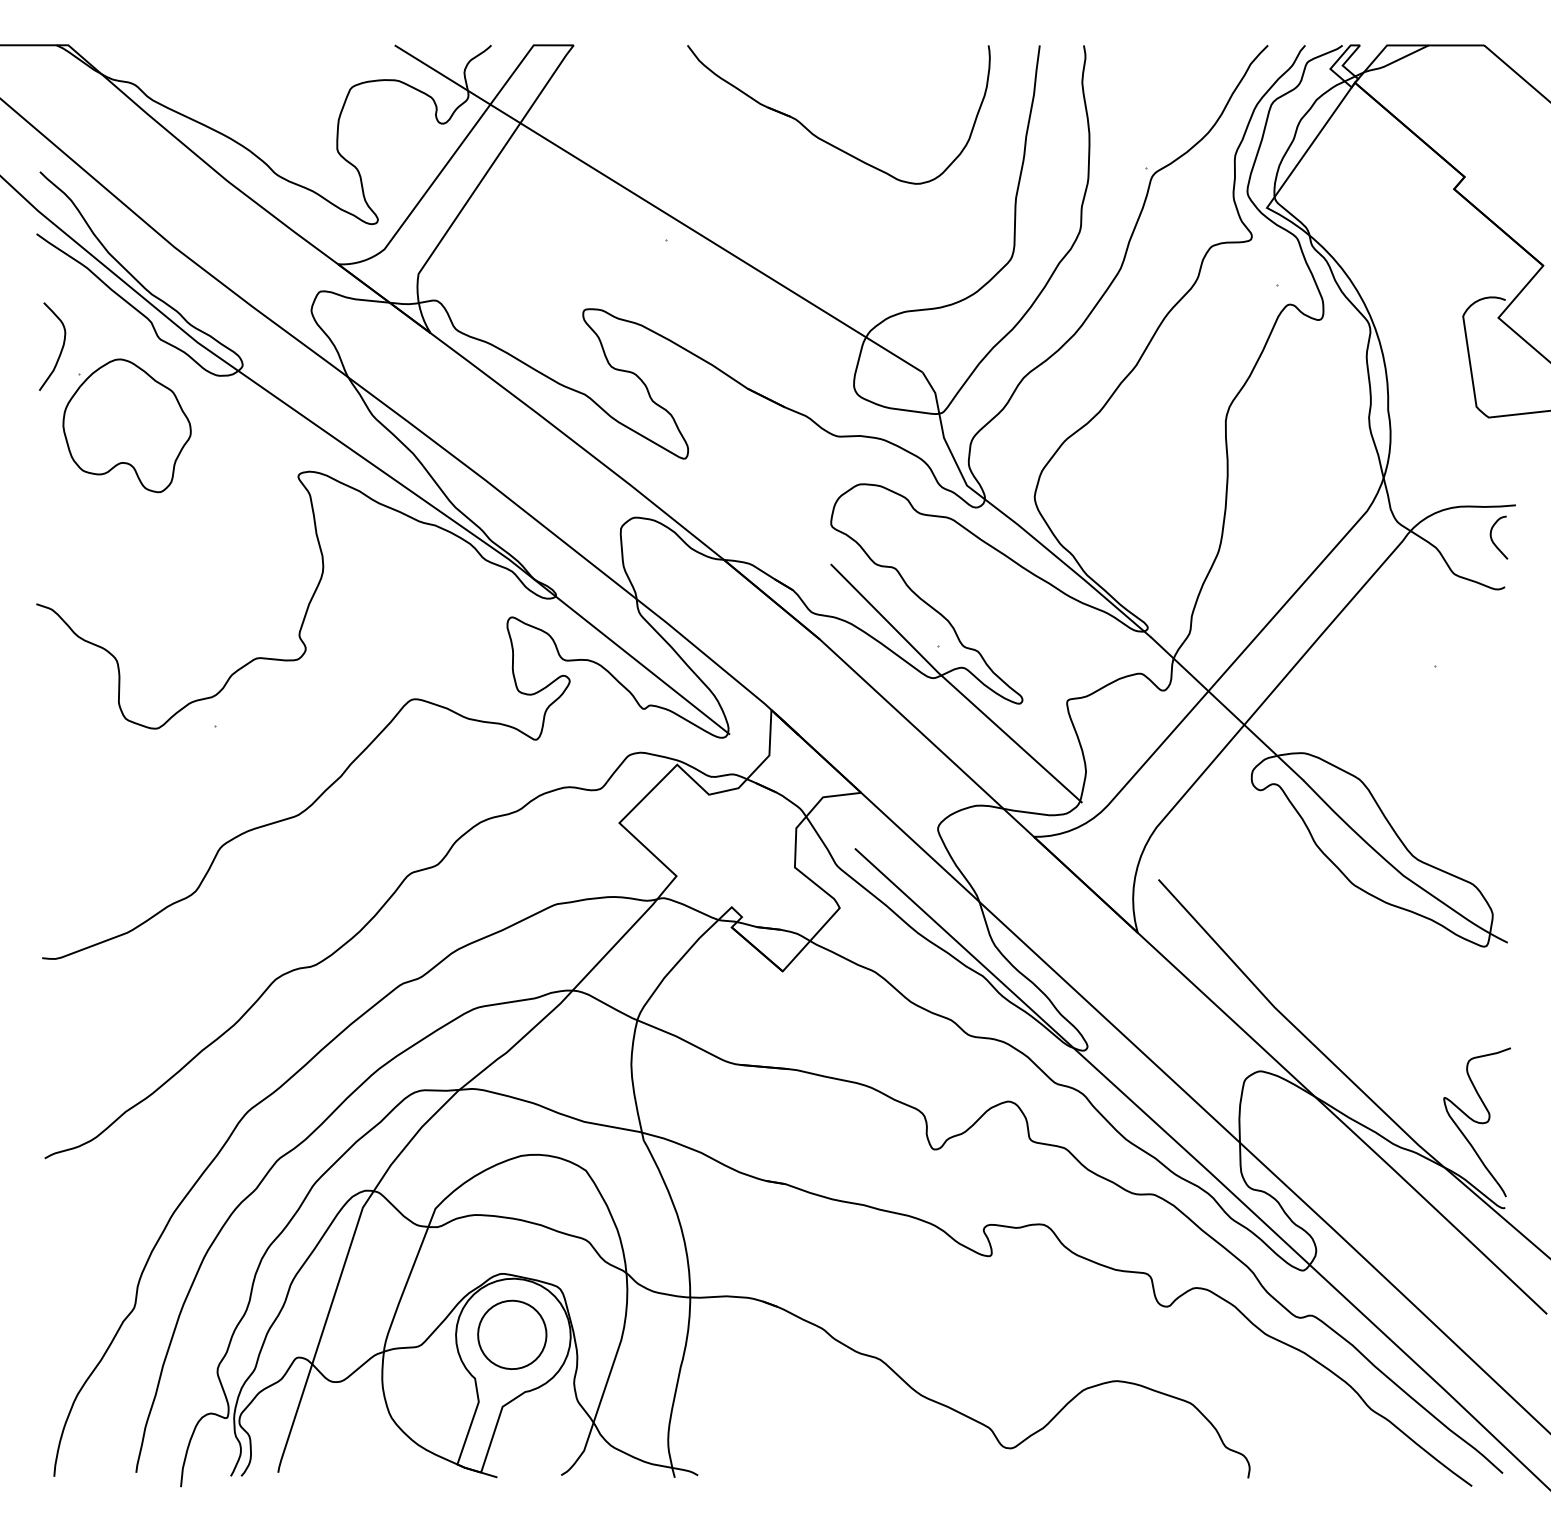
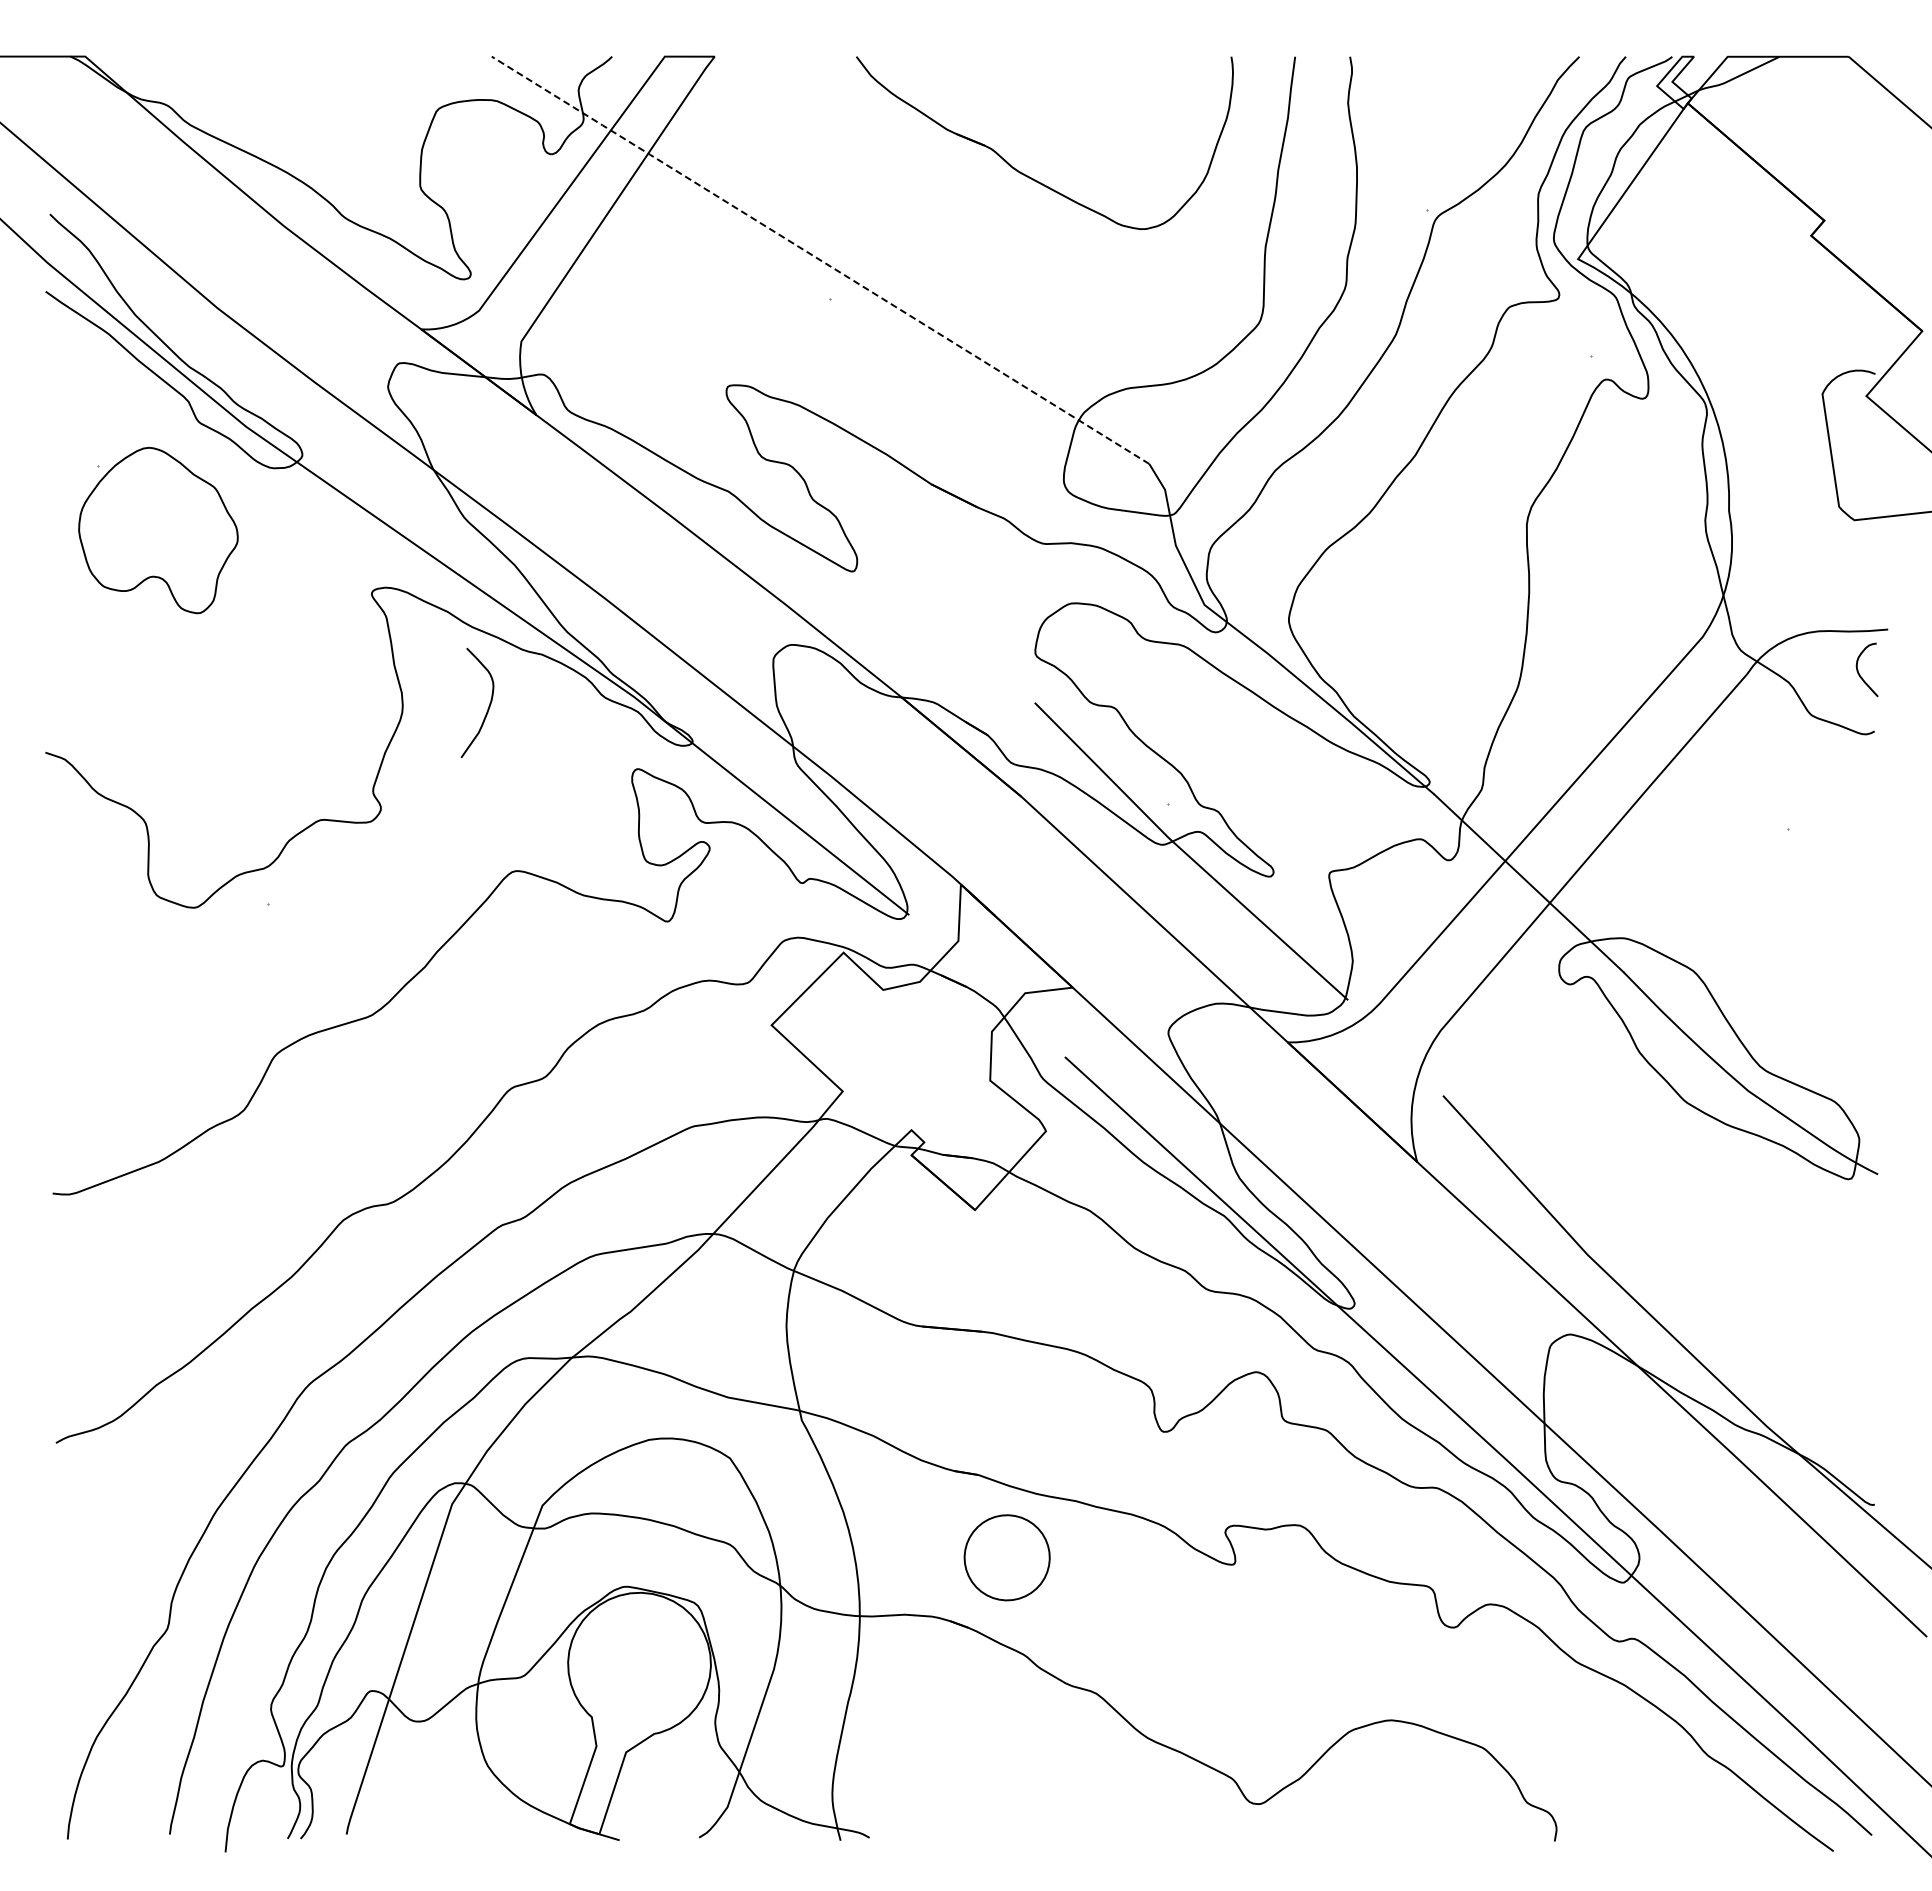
line: (657, 208) -> (819, 259), solid -> dashed
curve: (61, 348) -> (488, 705), moved
curve: (1476, 1122) -> (1839, 1398), removed
part: (511, 1334) -> (1006, 1557), moved

